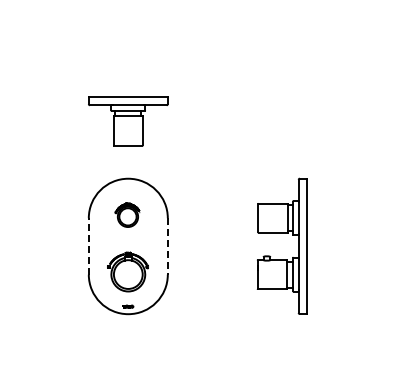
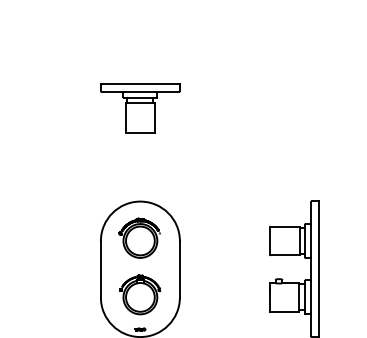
part: (128, 121) -> (140, 108), moved
part: (127, 214) -> (139, 237), size x1.67
line: (88, 245) -> (100, 268), dashed -> solid
line: (167, 246) -> (179, 269), dashed -> solid

